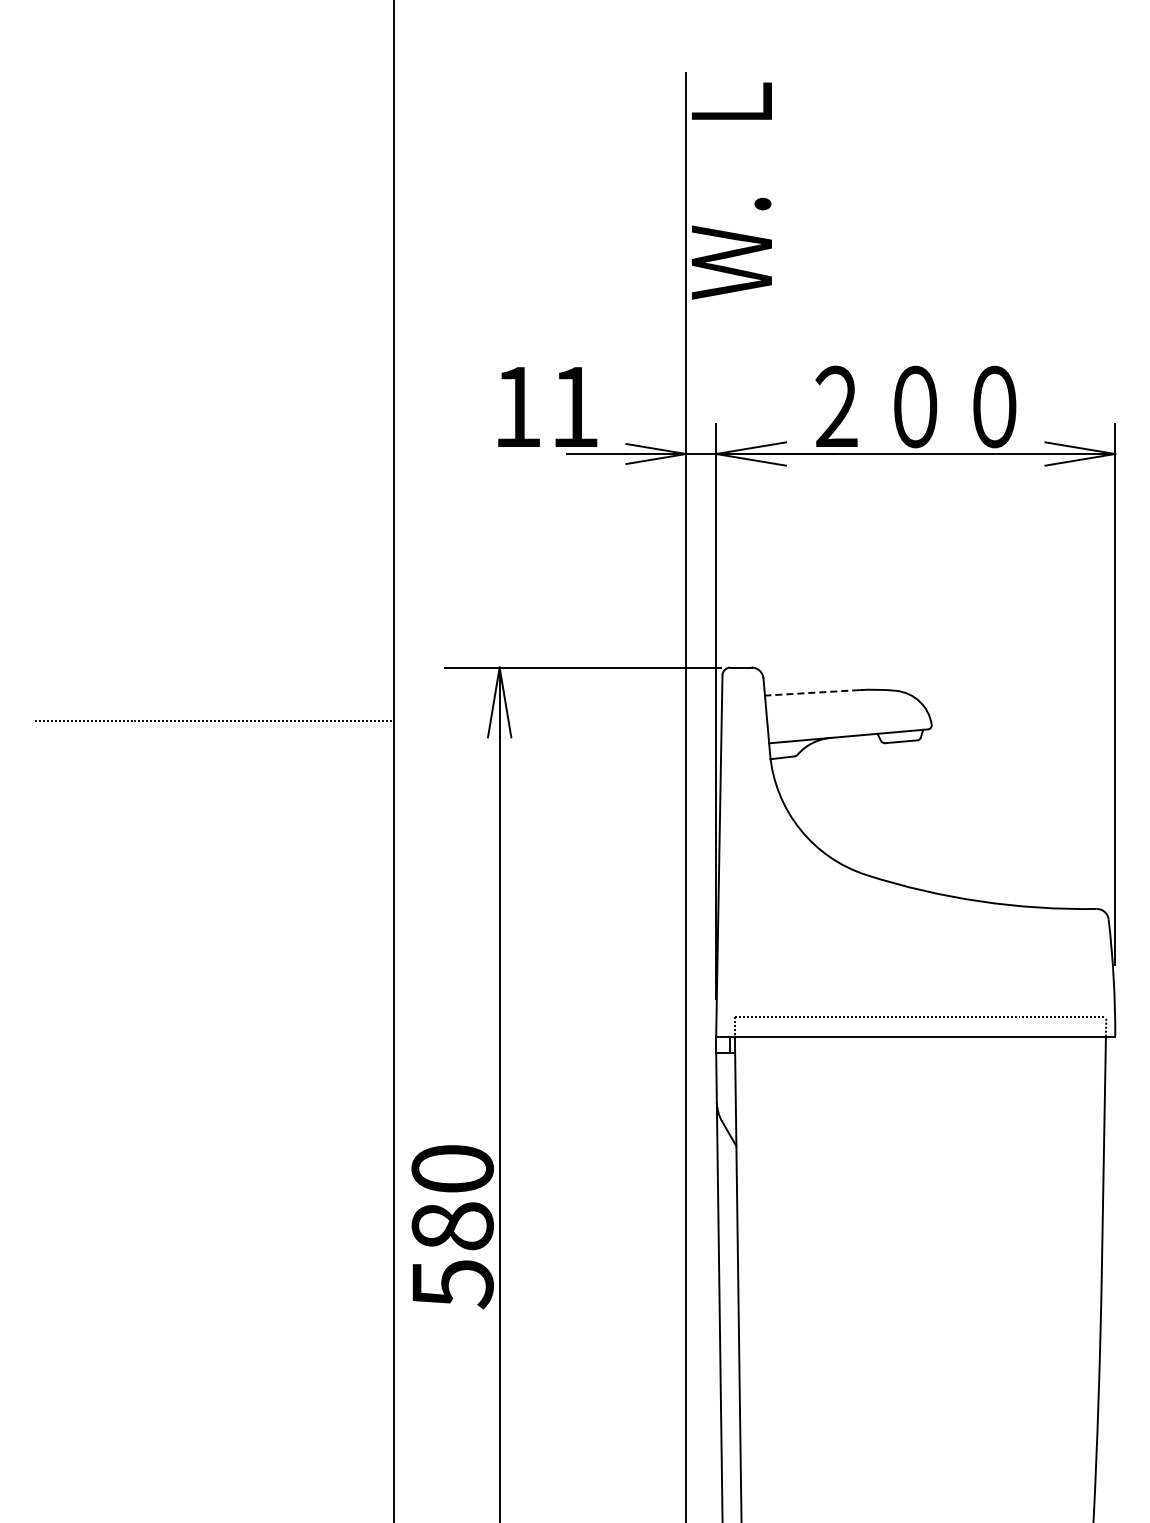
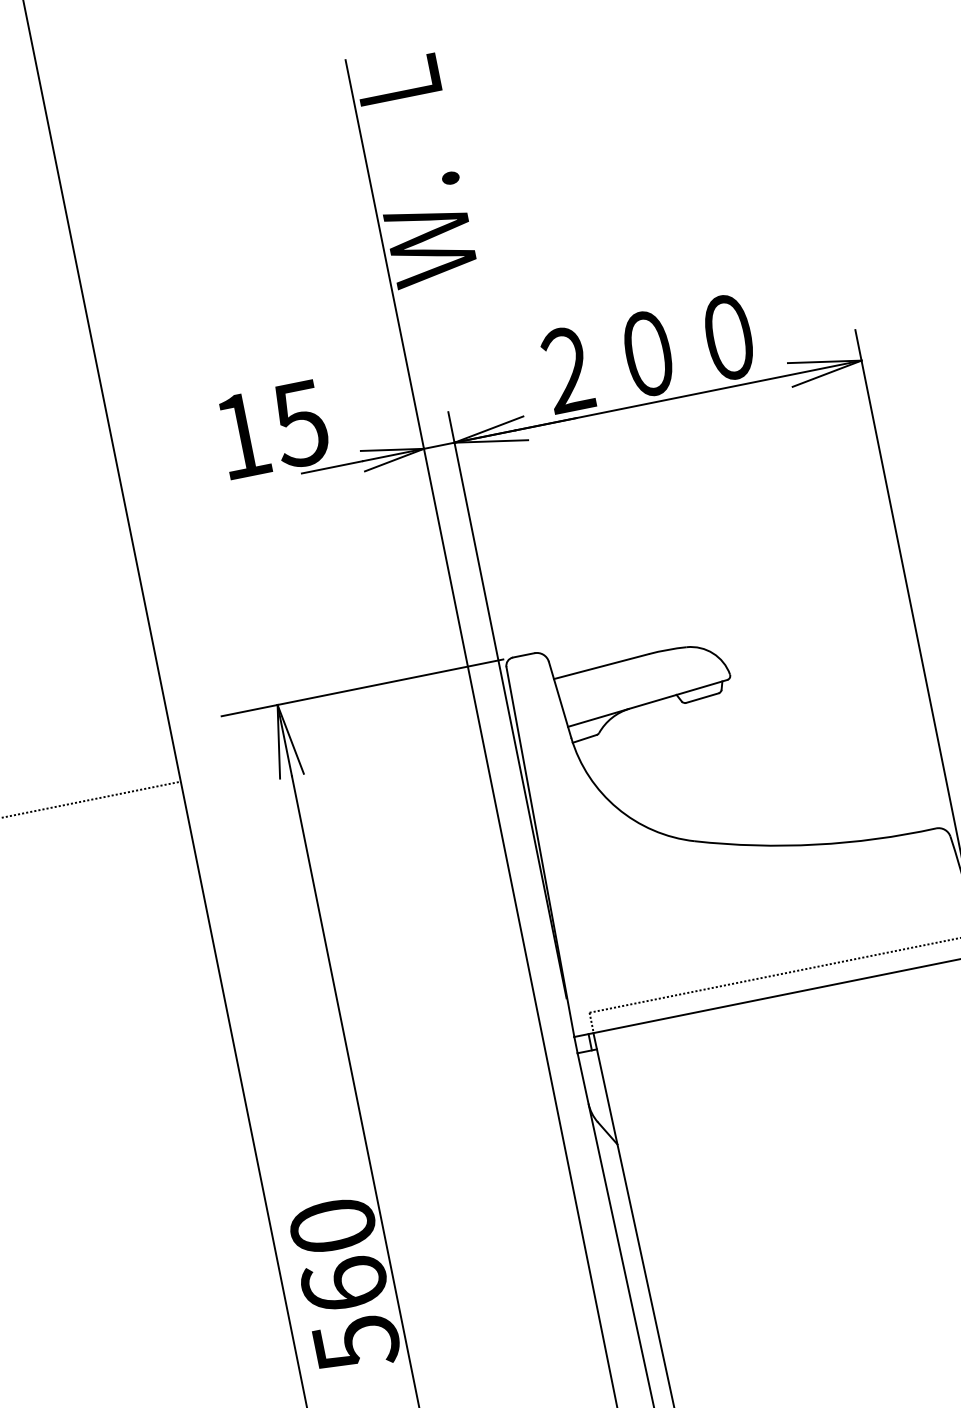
text: (573, 407) -> (299, 424), 11 -> 15
line: (811, 692) -> (600, 666), dashed -> solid
text: (452, 1226) -> (344, 1284), 580 -> 560

